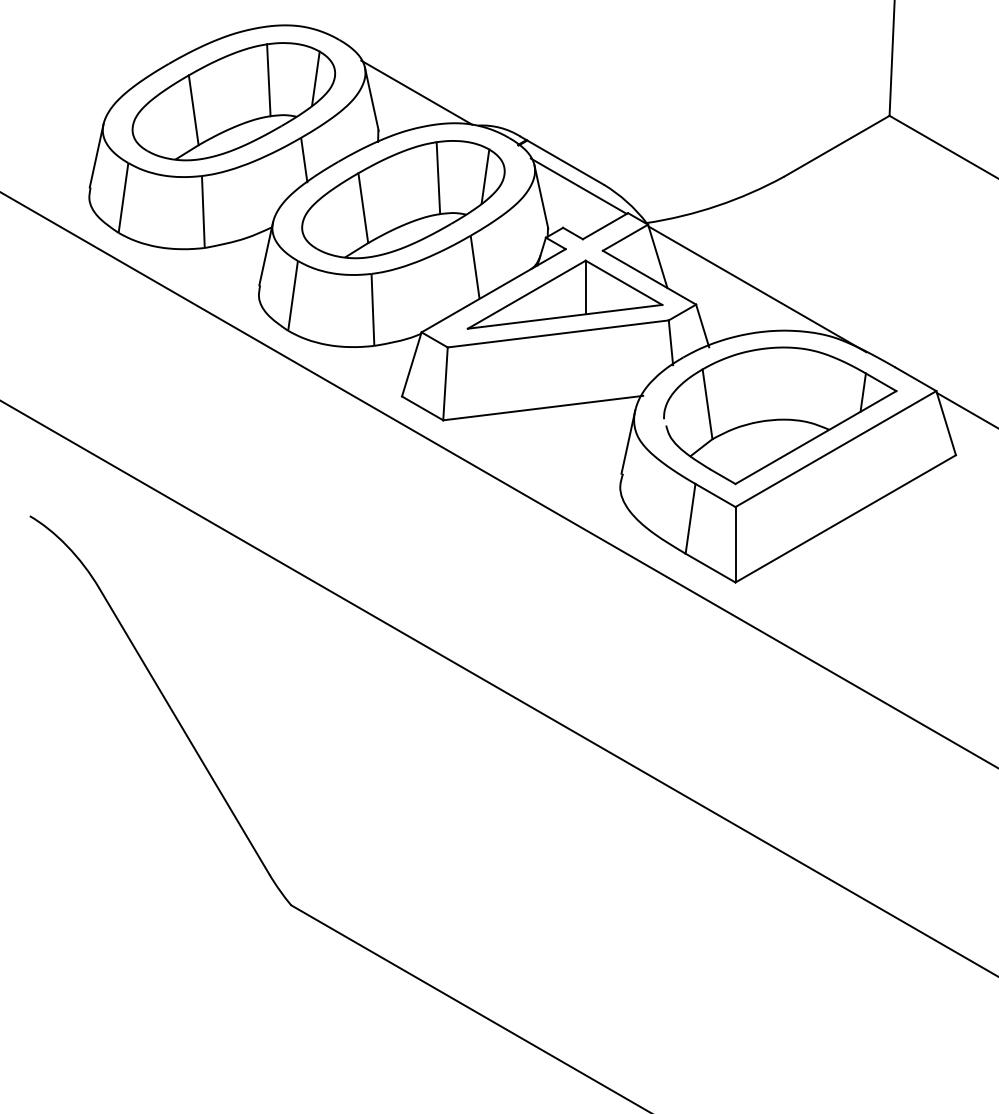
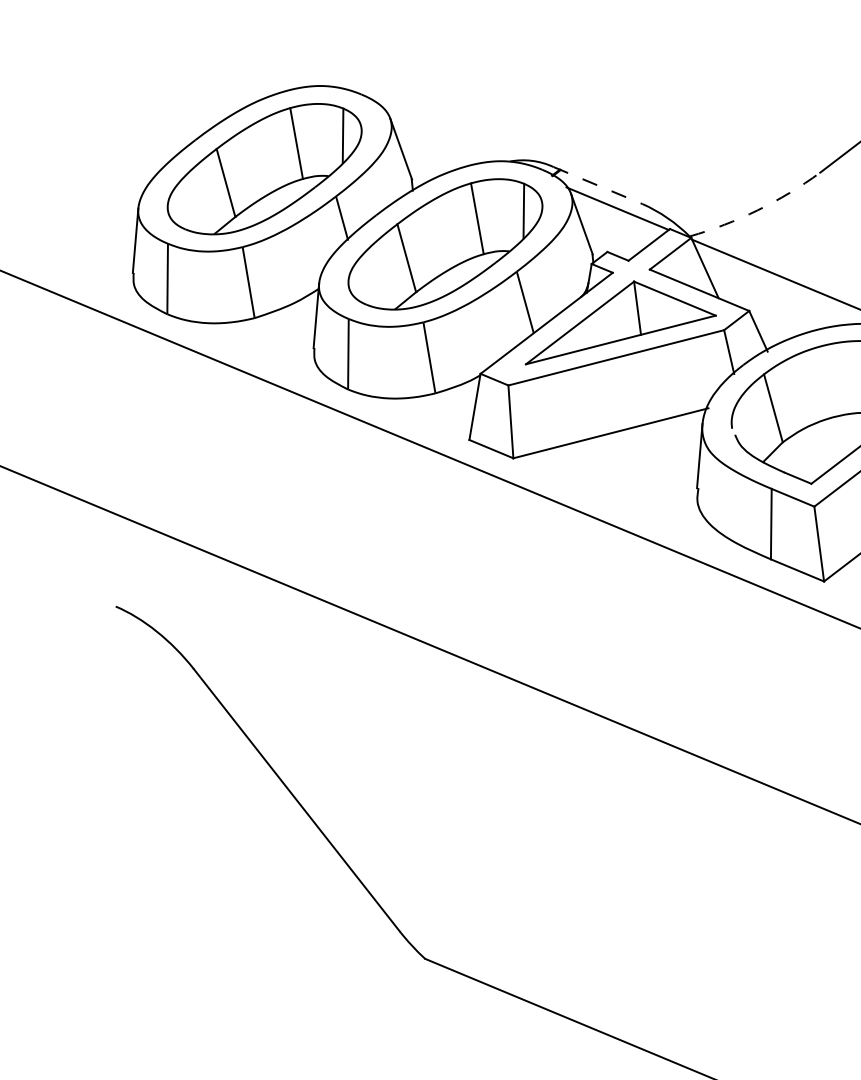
line: (416, 92) -> (444, 136), removed
line: (562, 160) -> (598, 185), solid -> dashed
arc: (717, 205) -> (757, 209), solid -> dashed

